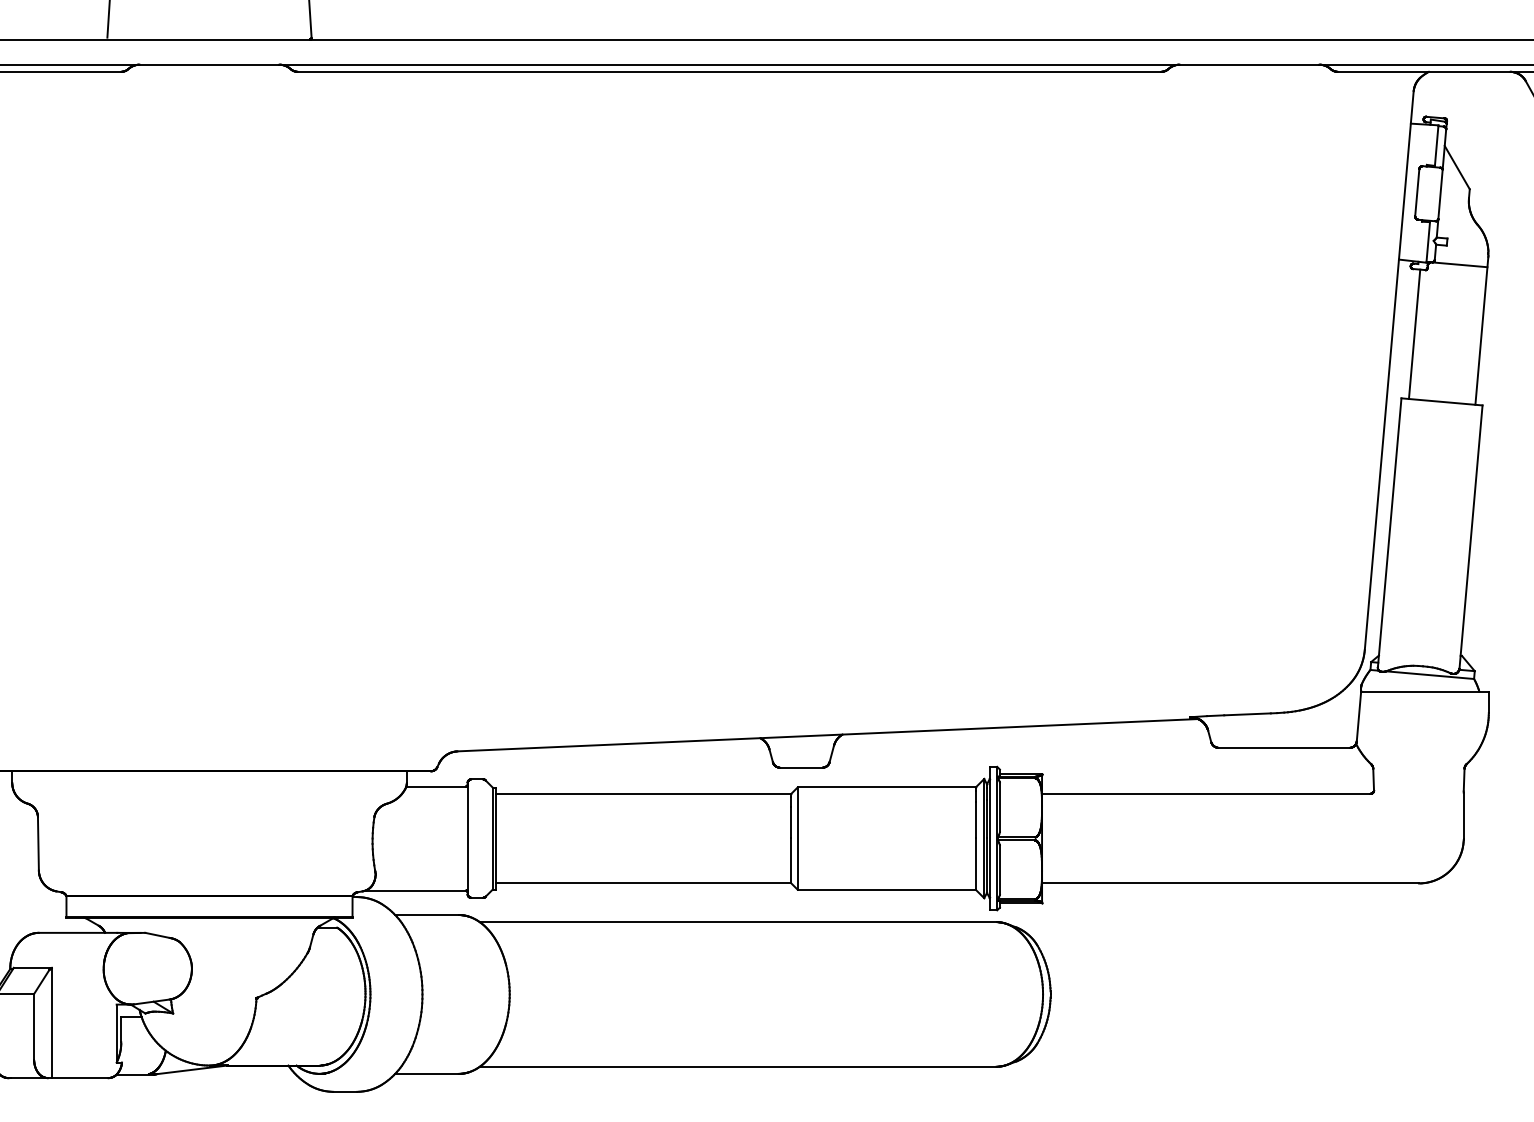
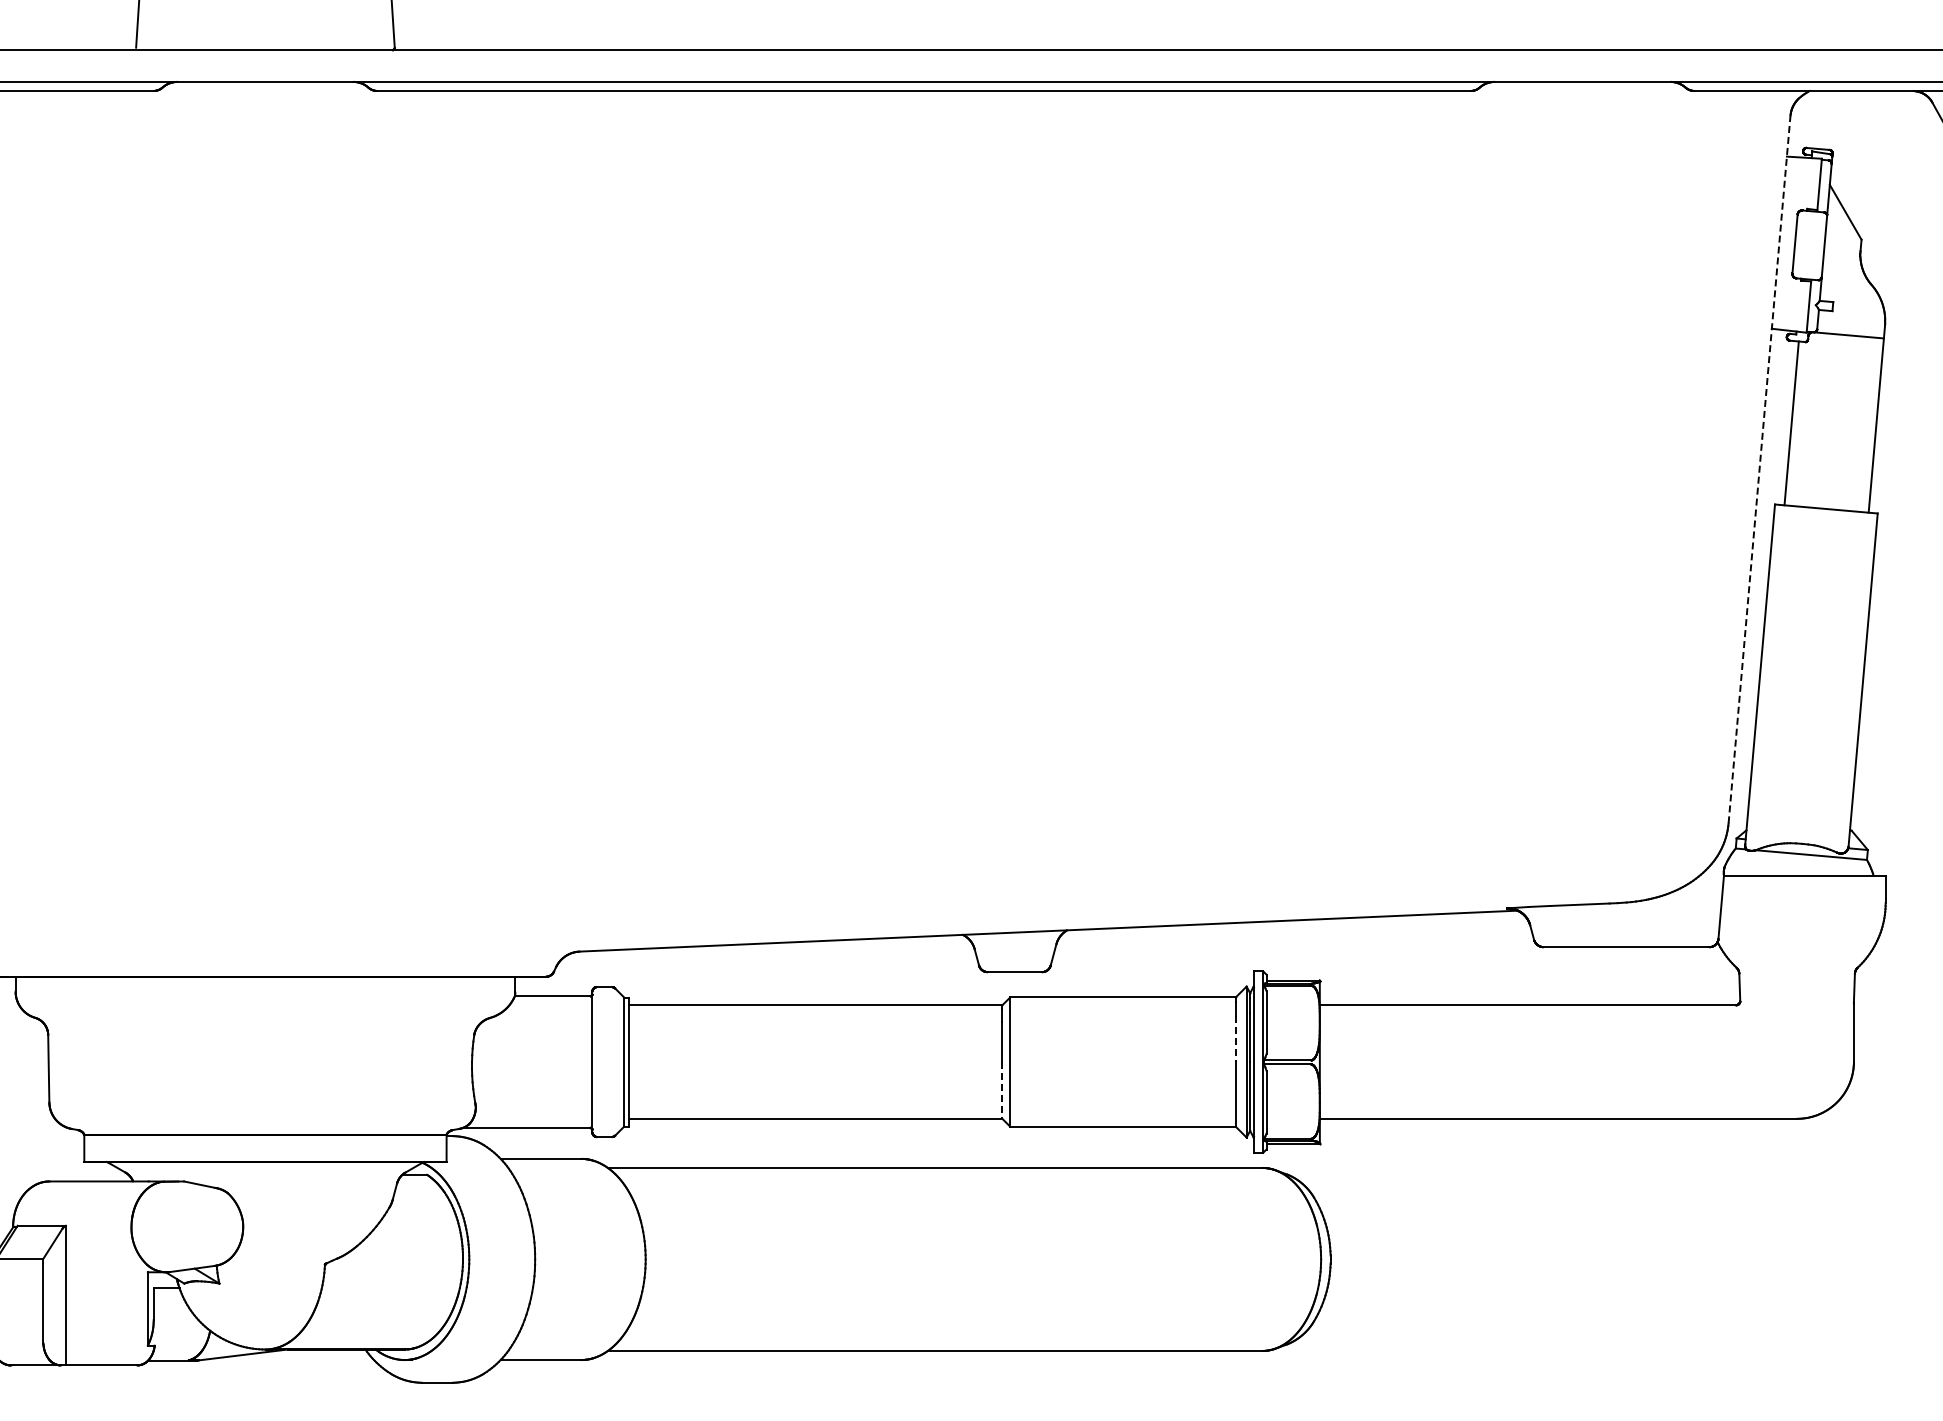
line: (1389, 369) -> (1759, 468), solid -> dashed
line: (975, 819) -> (1235, 1038), solid -> dashed
line: (791, 861) -> (1002, 1090), solid -> dashed

